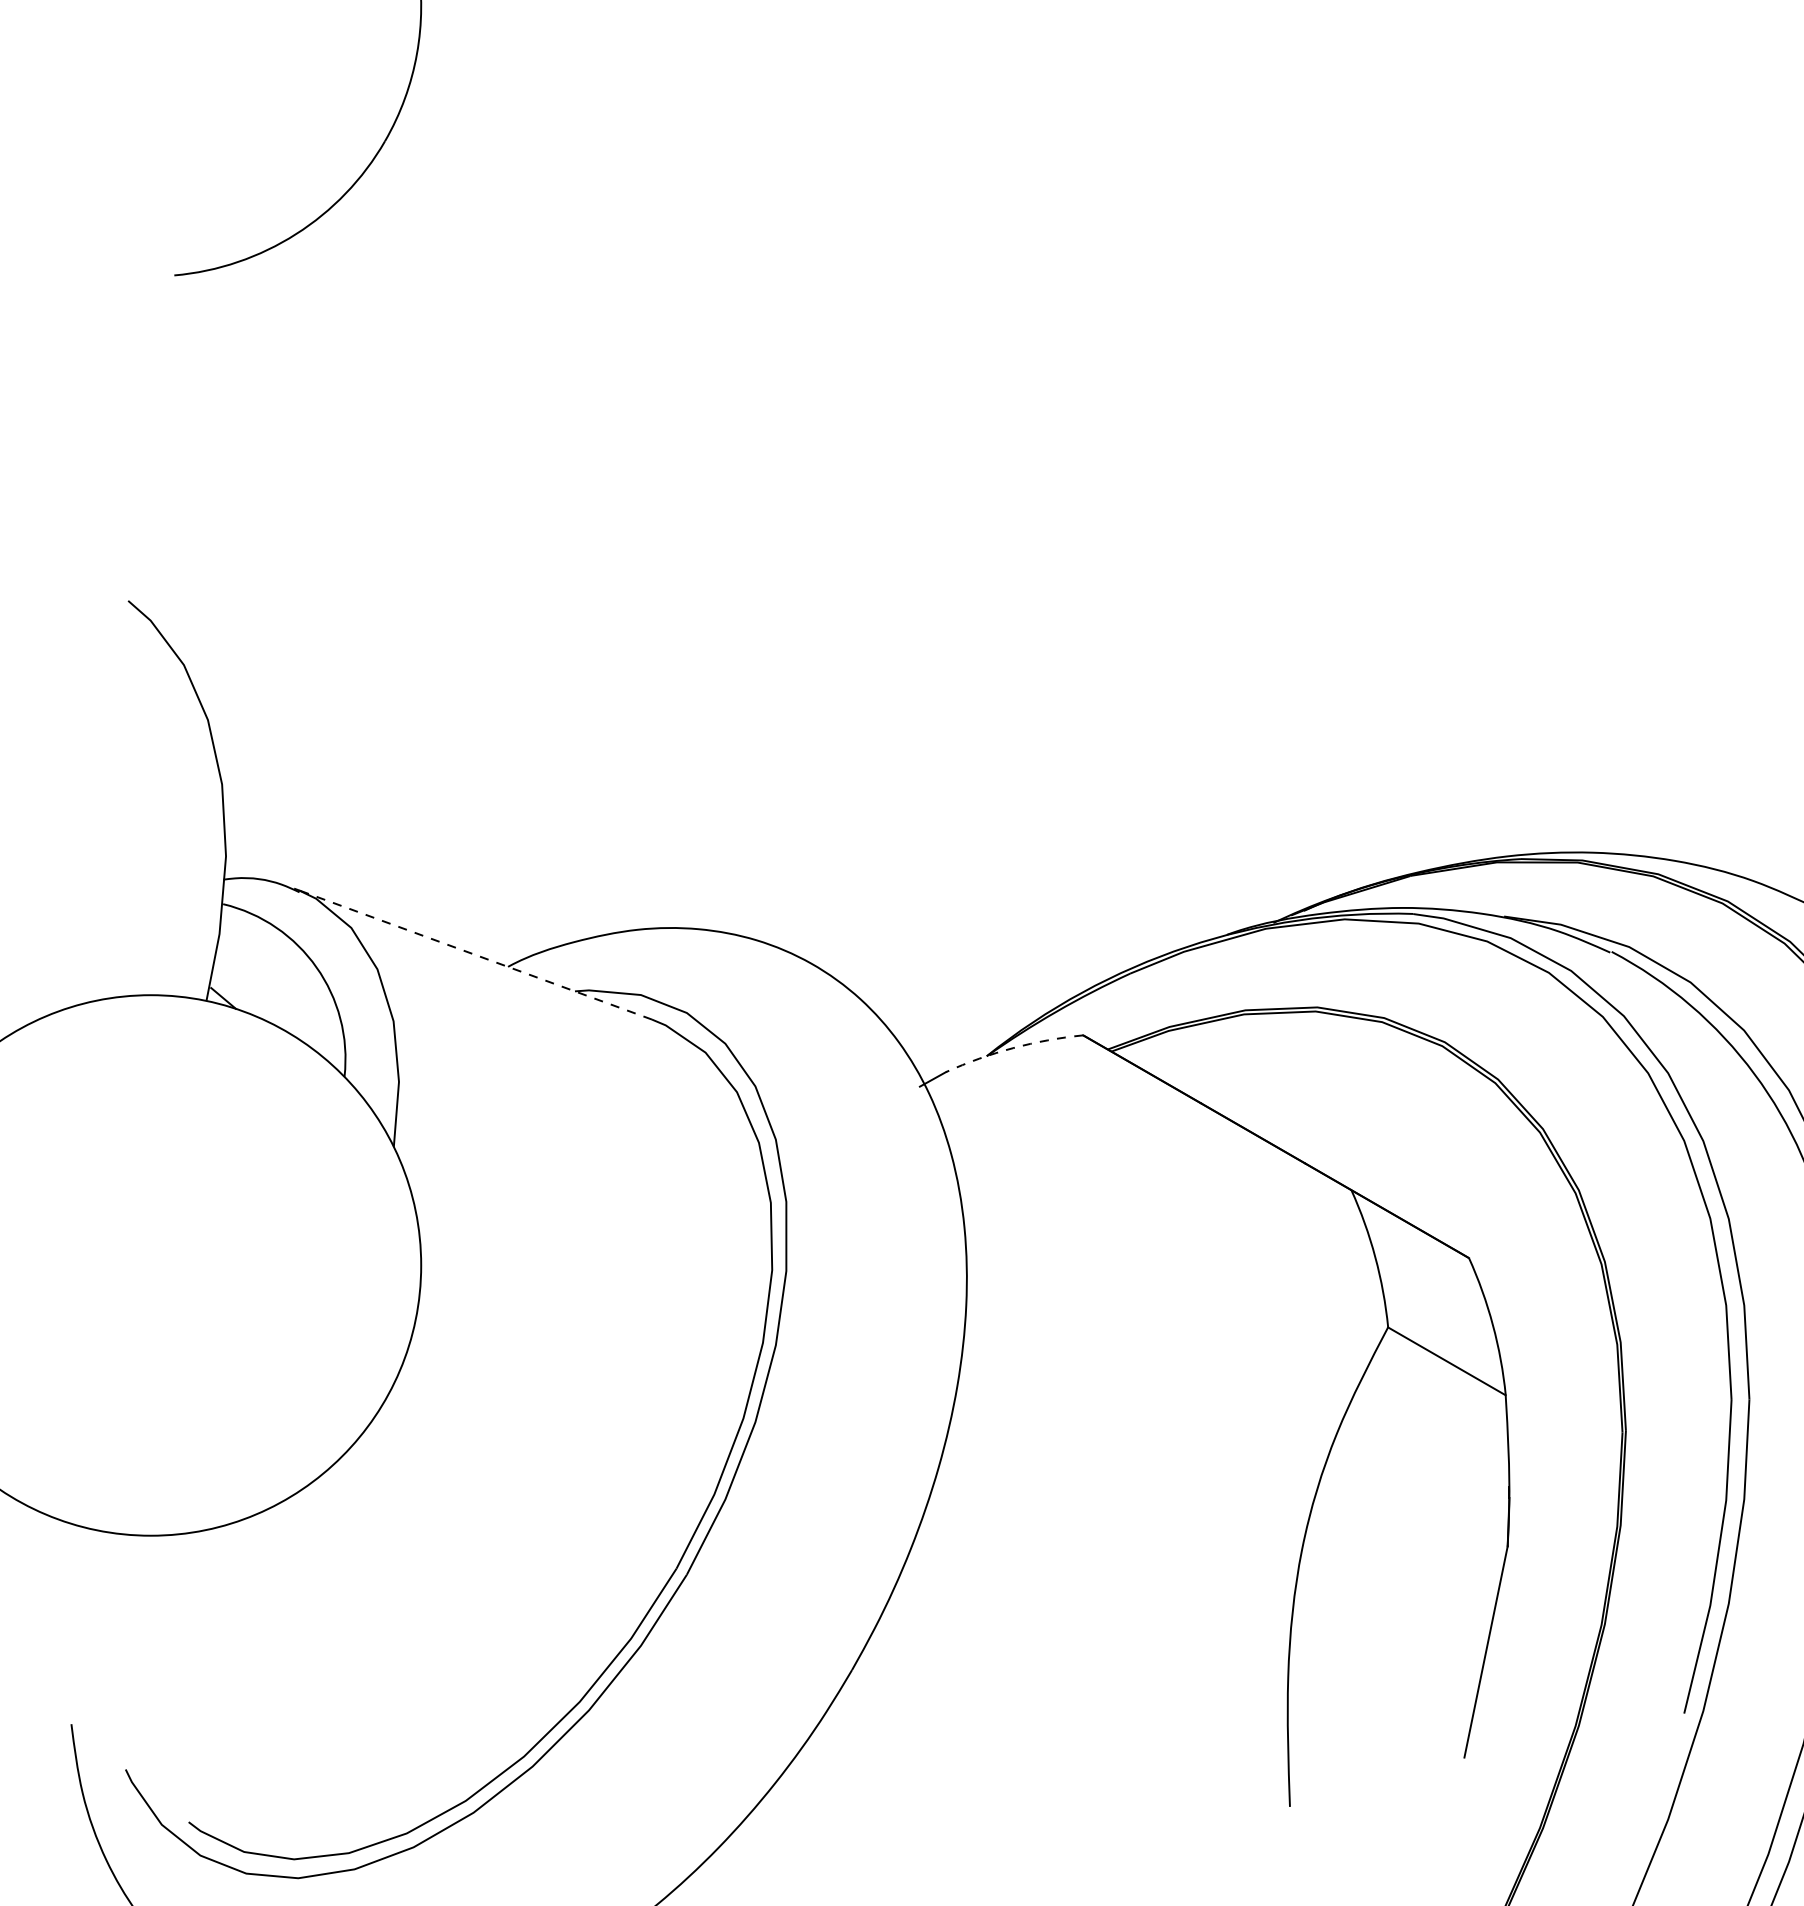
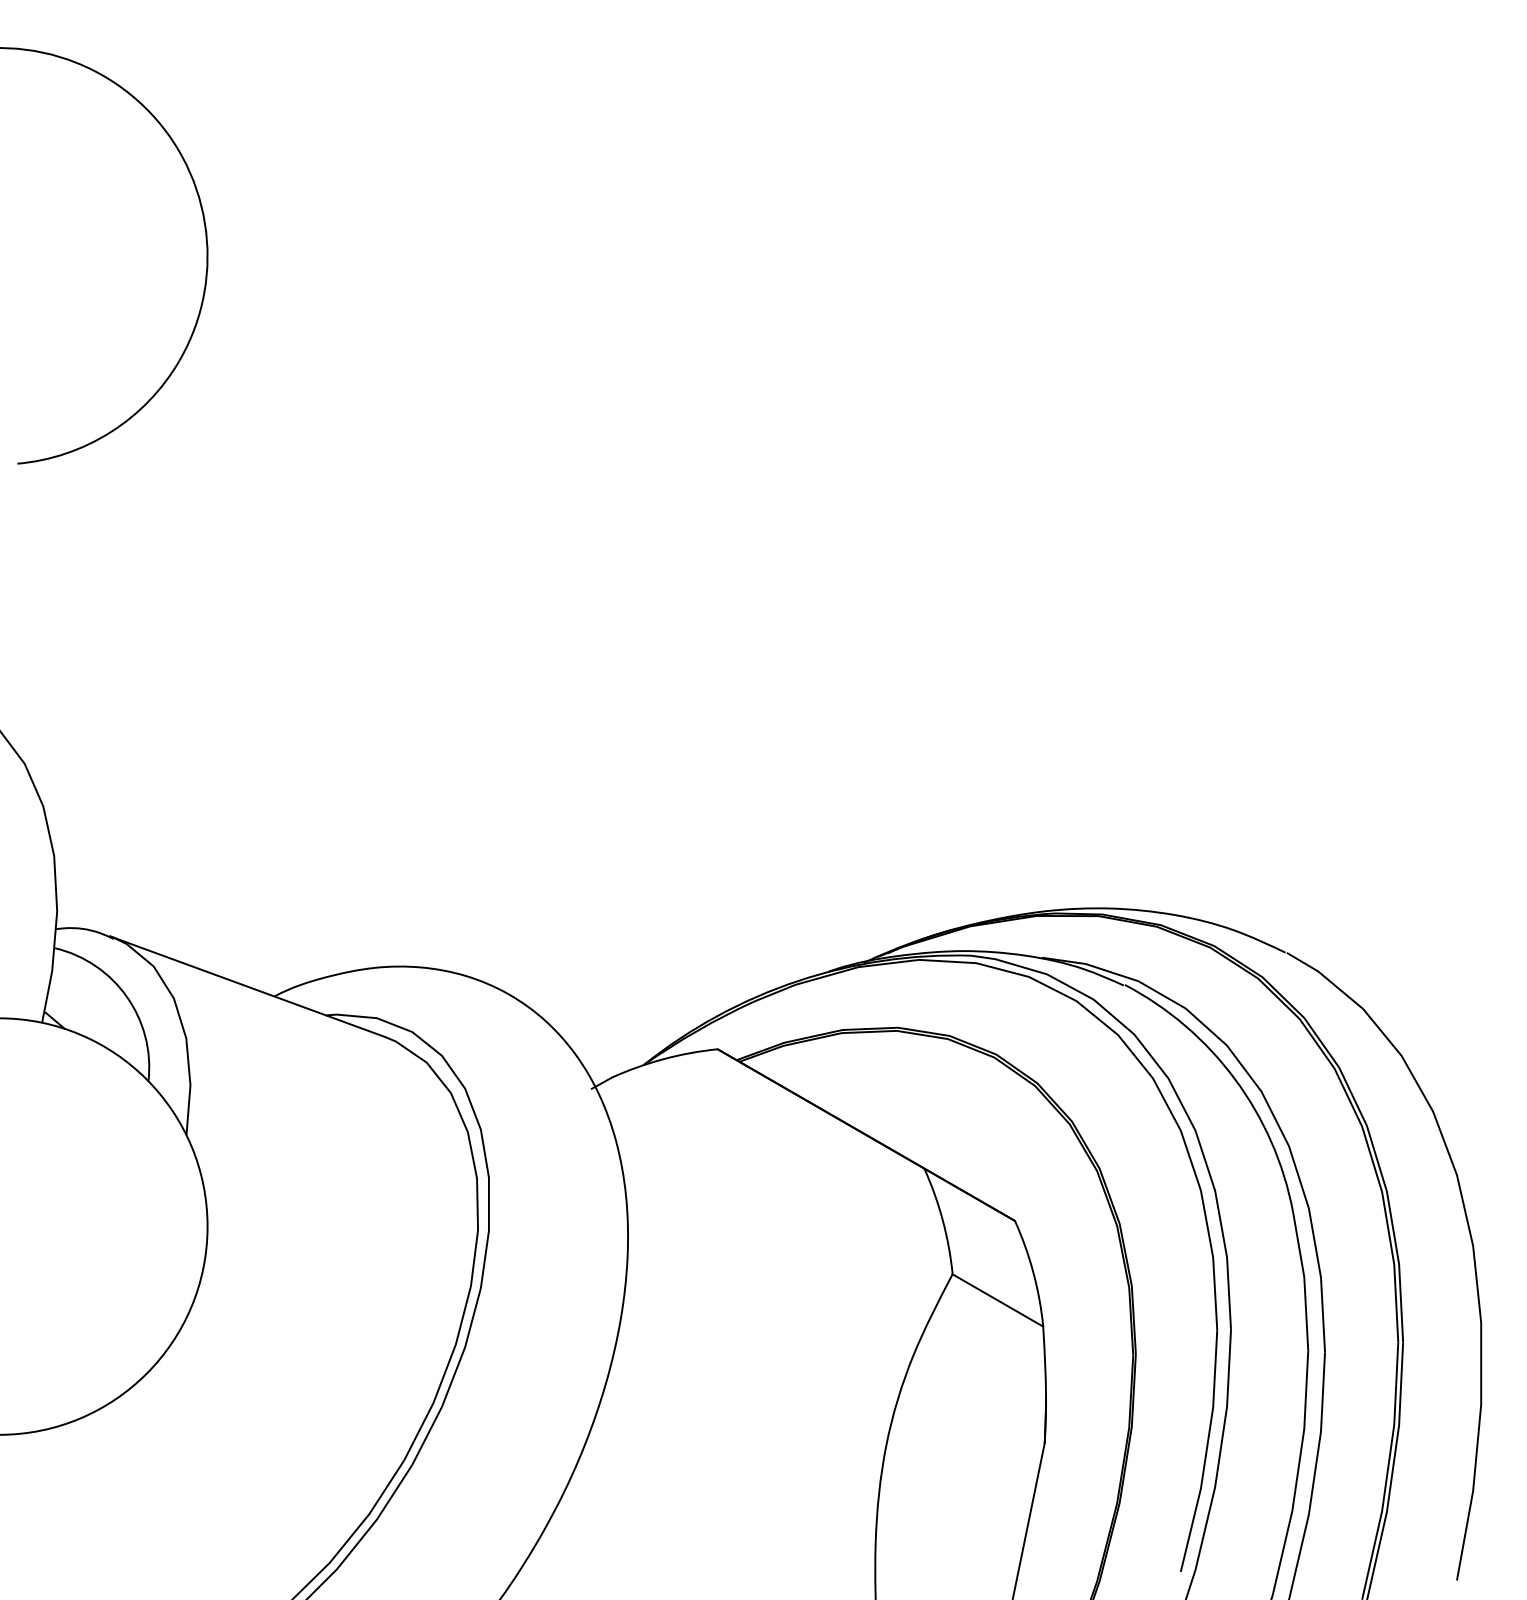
line: (473, 953) -> (247, 986), dashed -> solid
arc: (1012, 1048) -> (663, 1059), dashed -> solid

